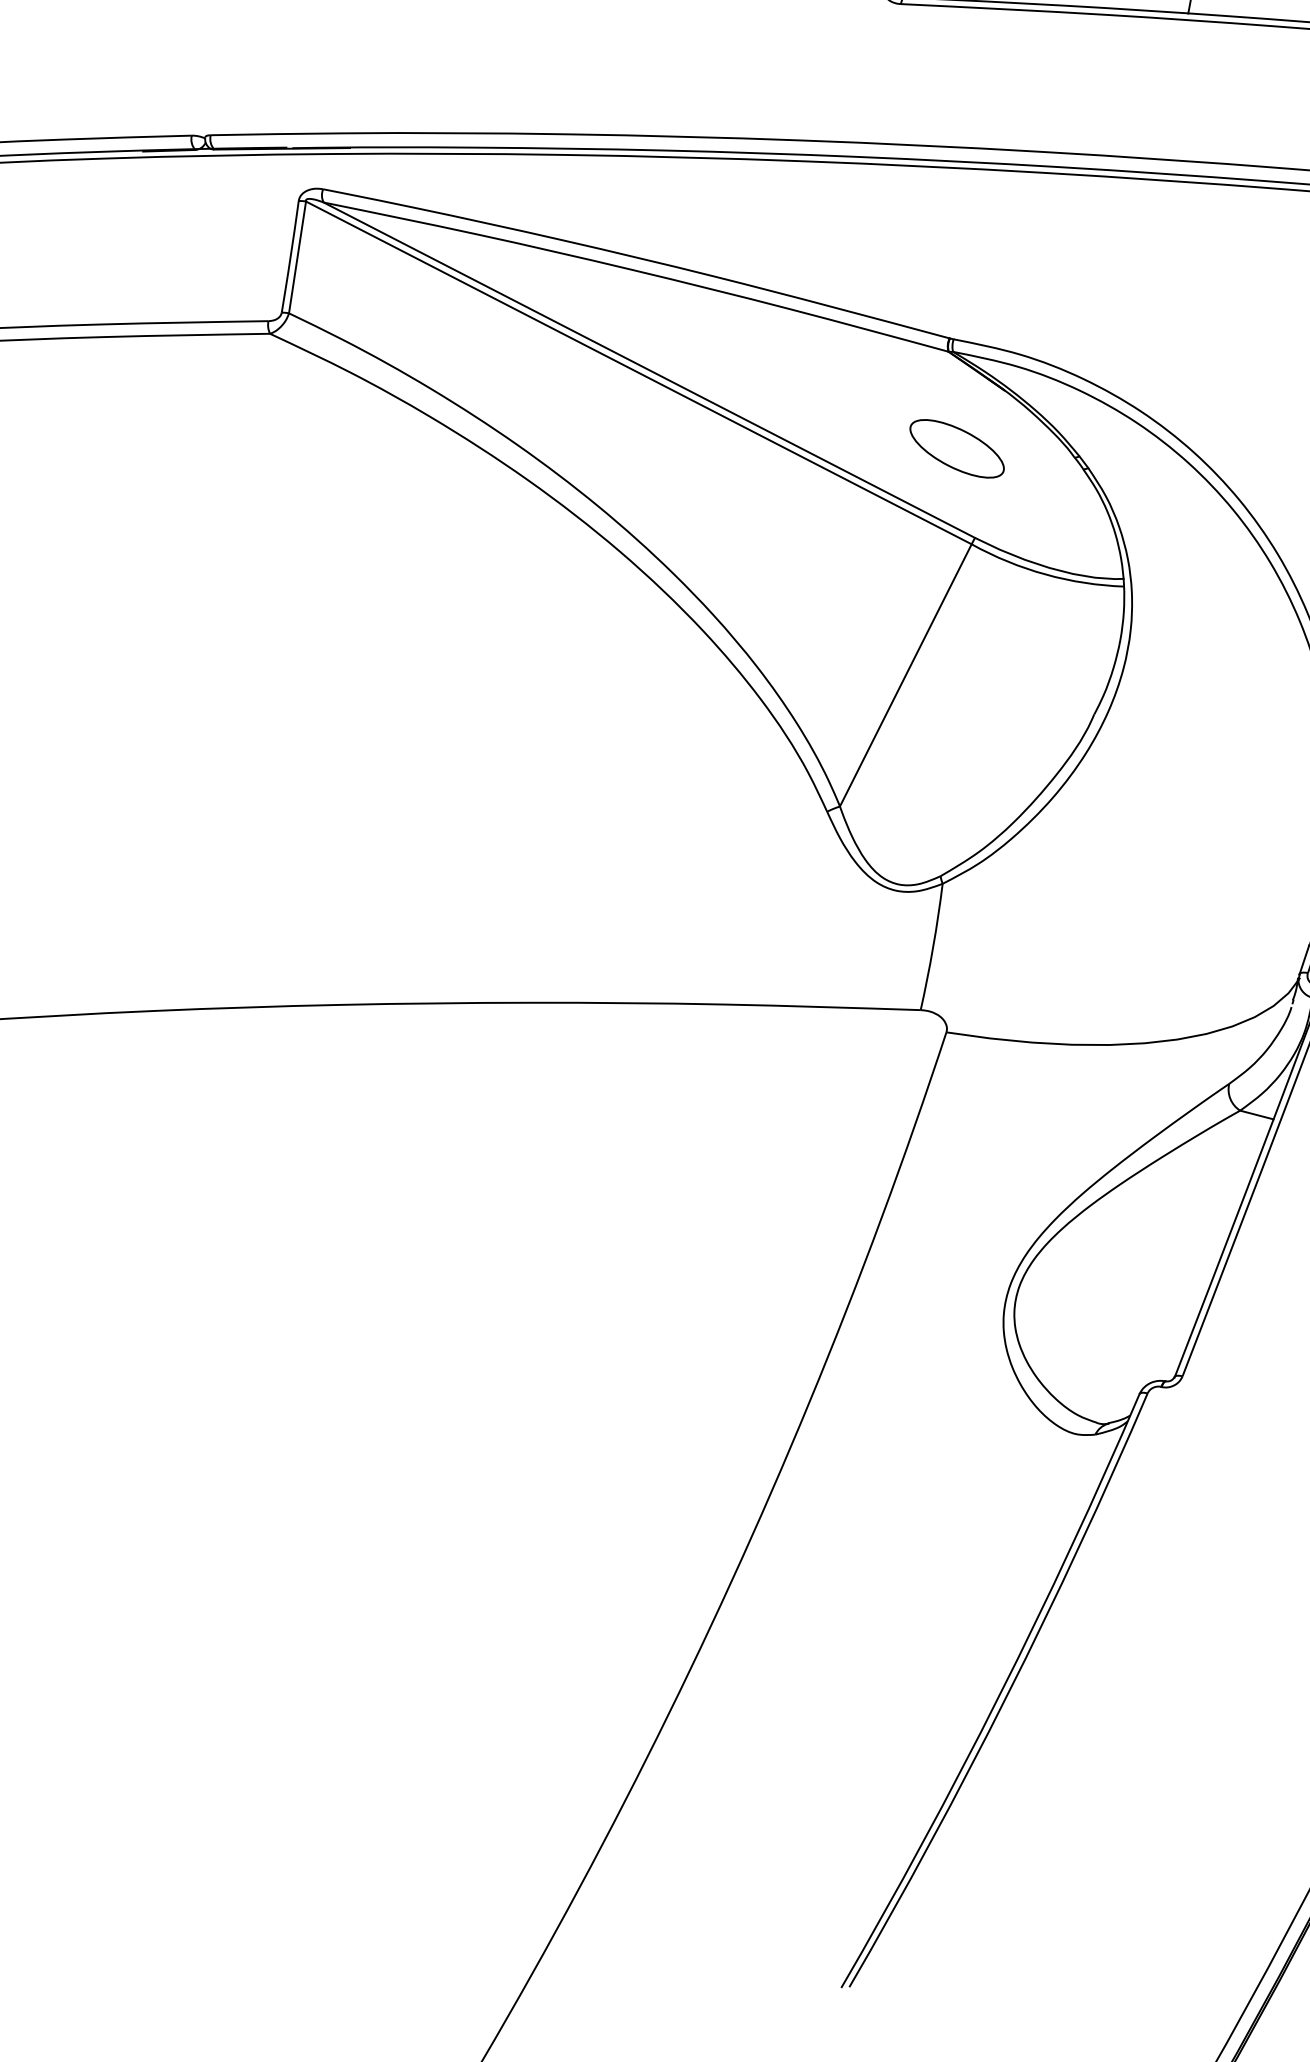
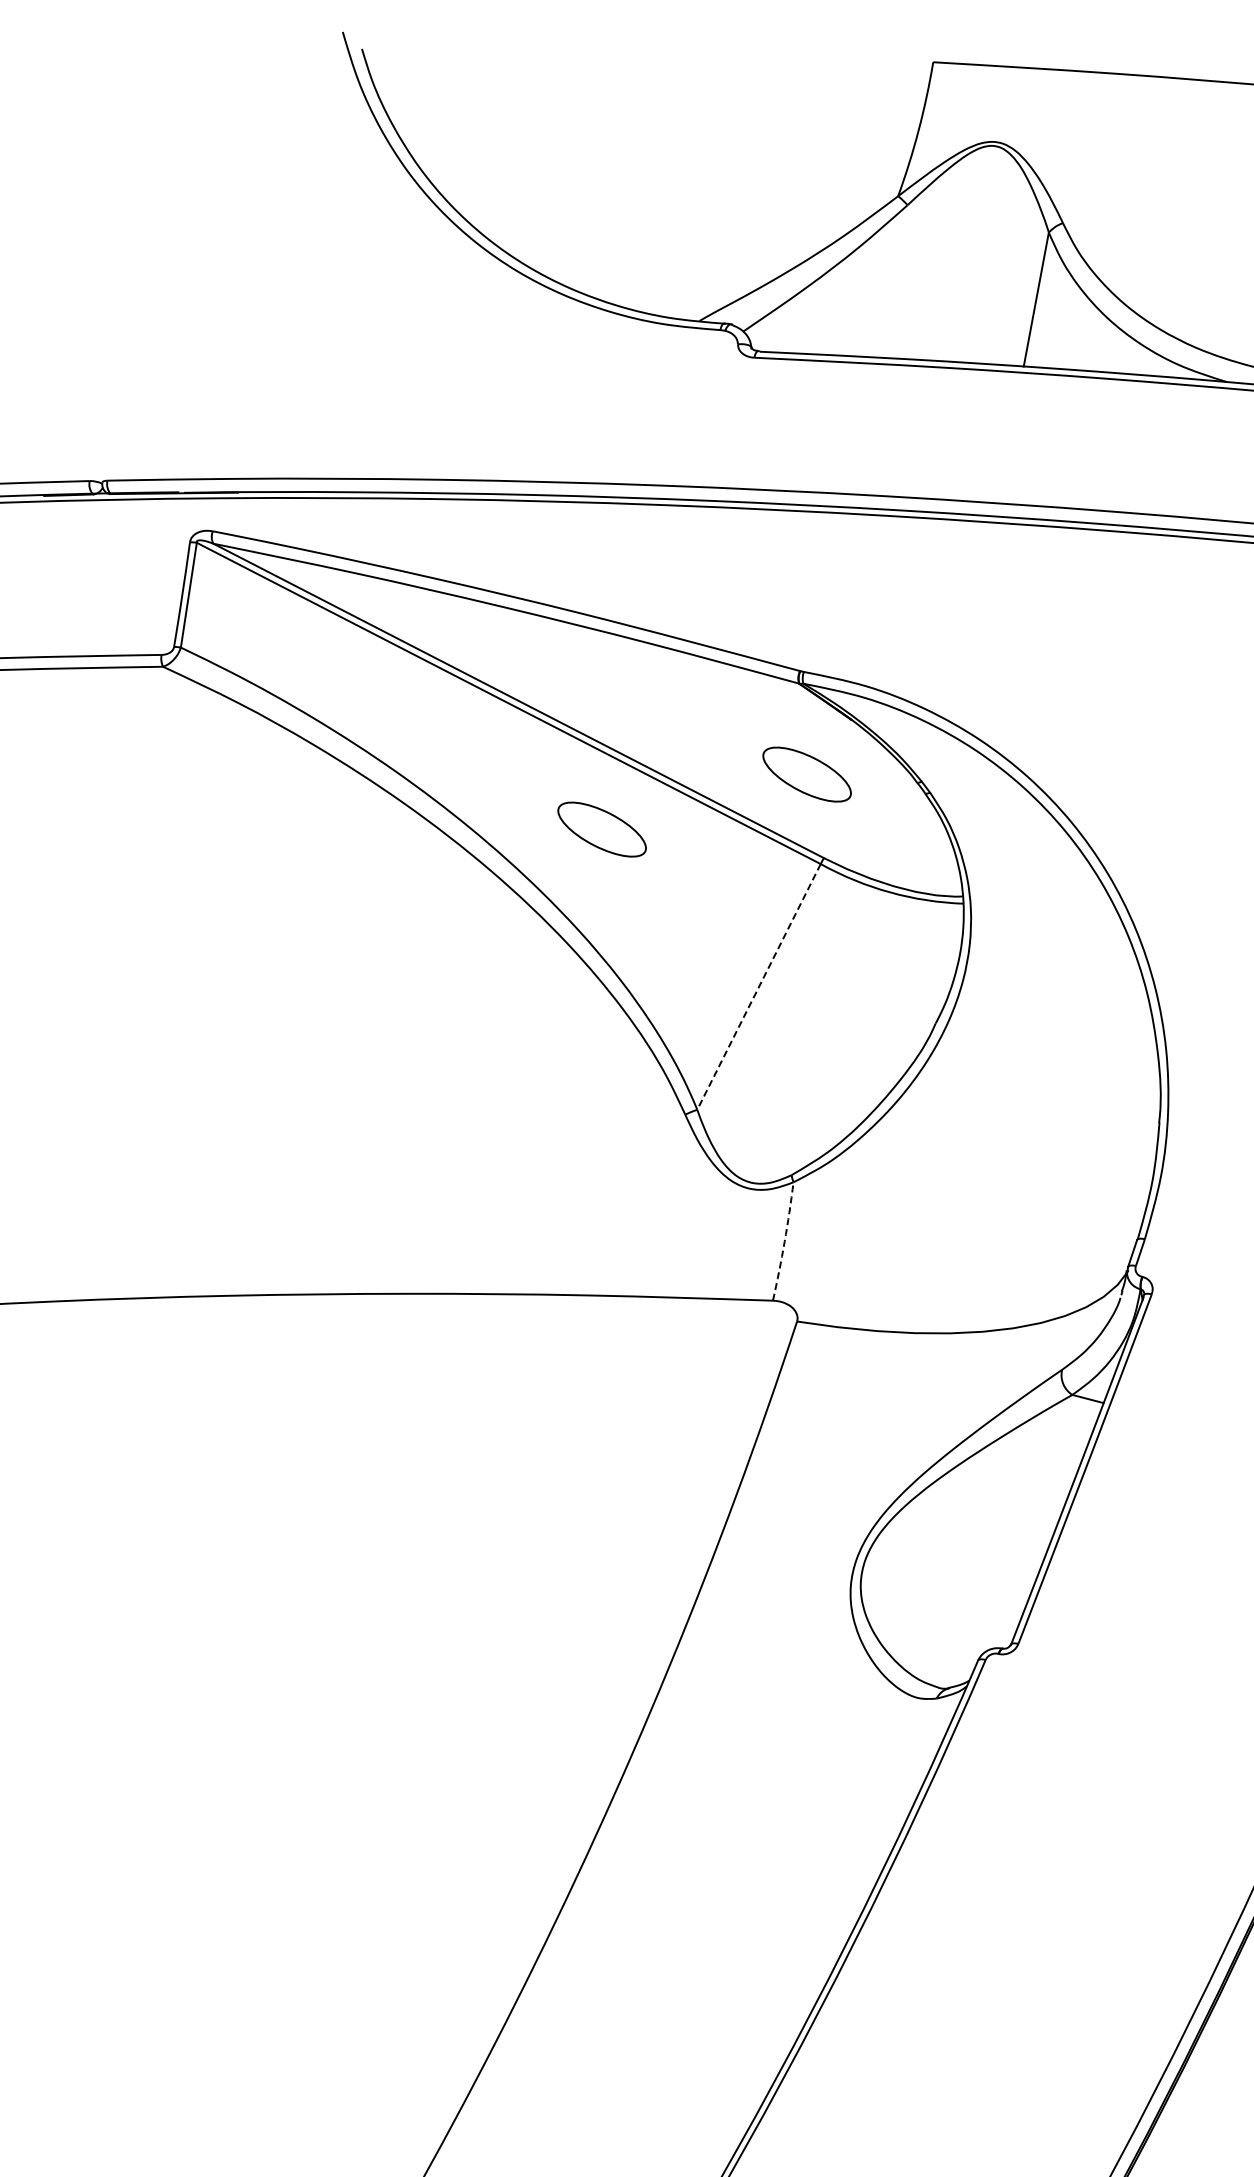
part: (737, 507) -> (601, 829), added
line: (905, 675) -> (758, 987), solid -> dashed
arc: (933, 946) -> (784, 1241), solid -> dashed

